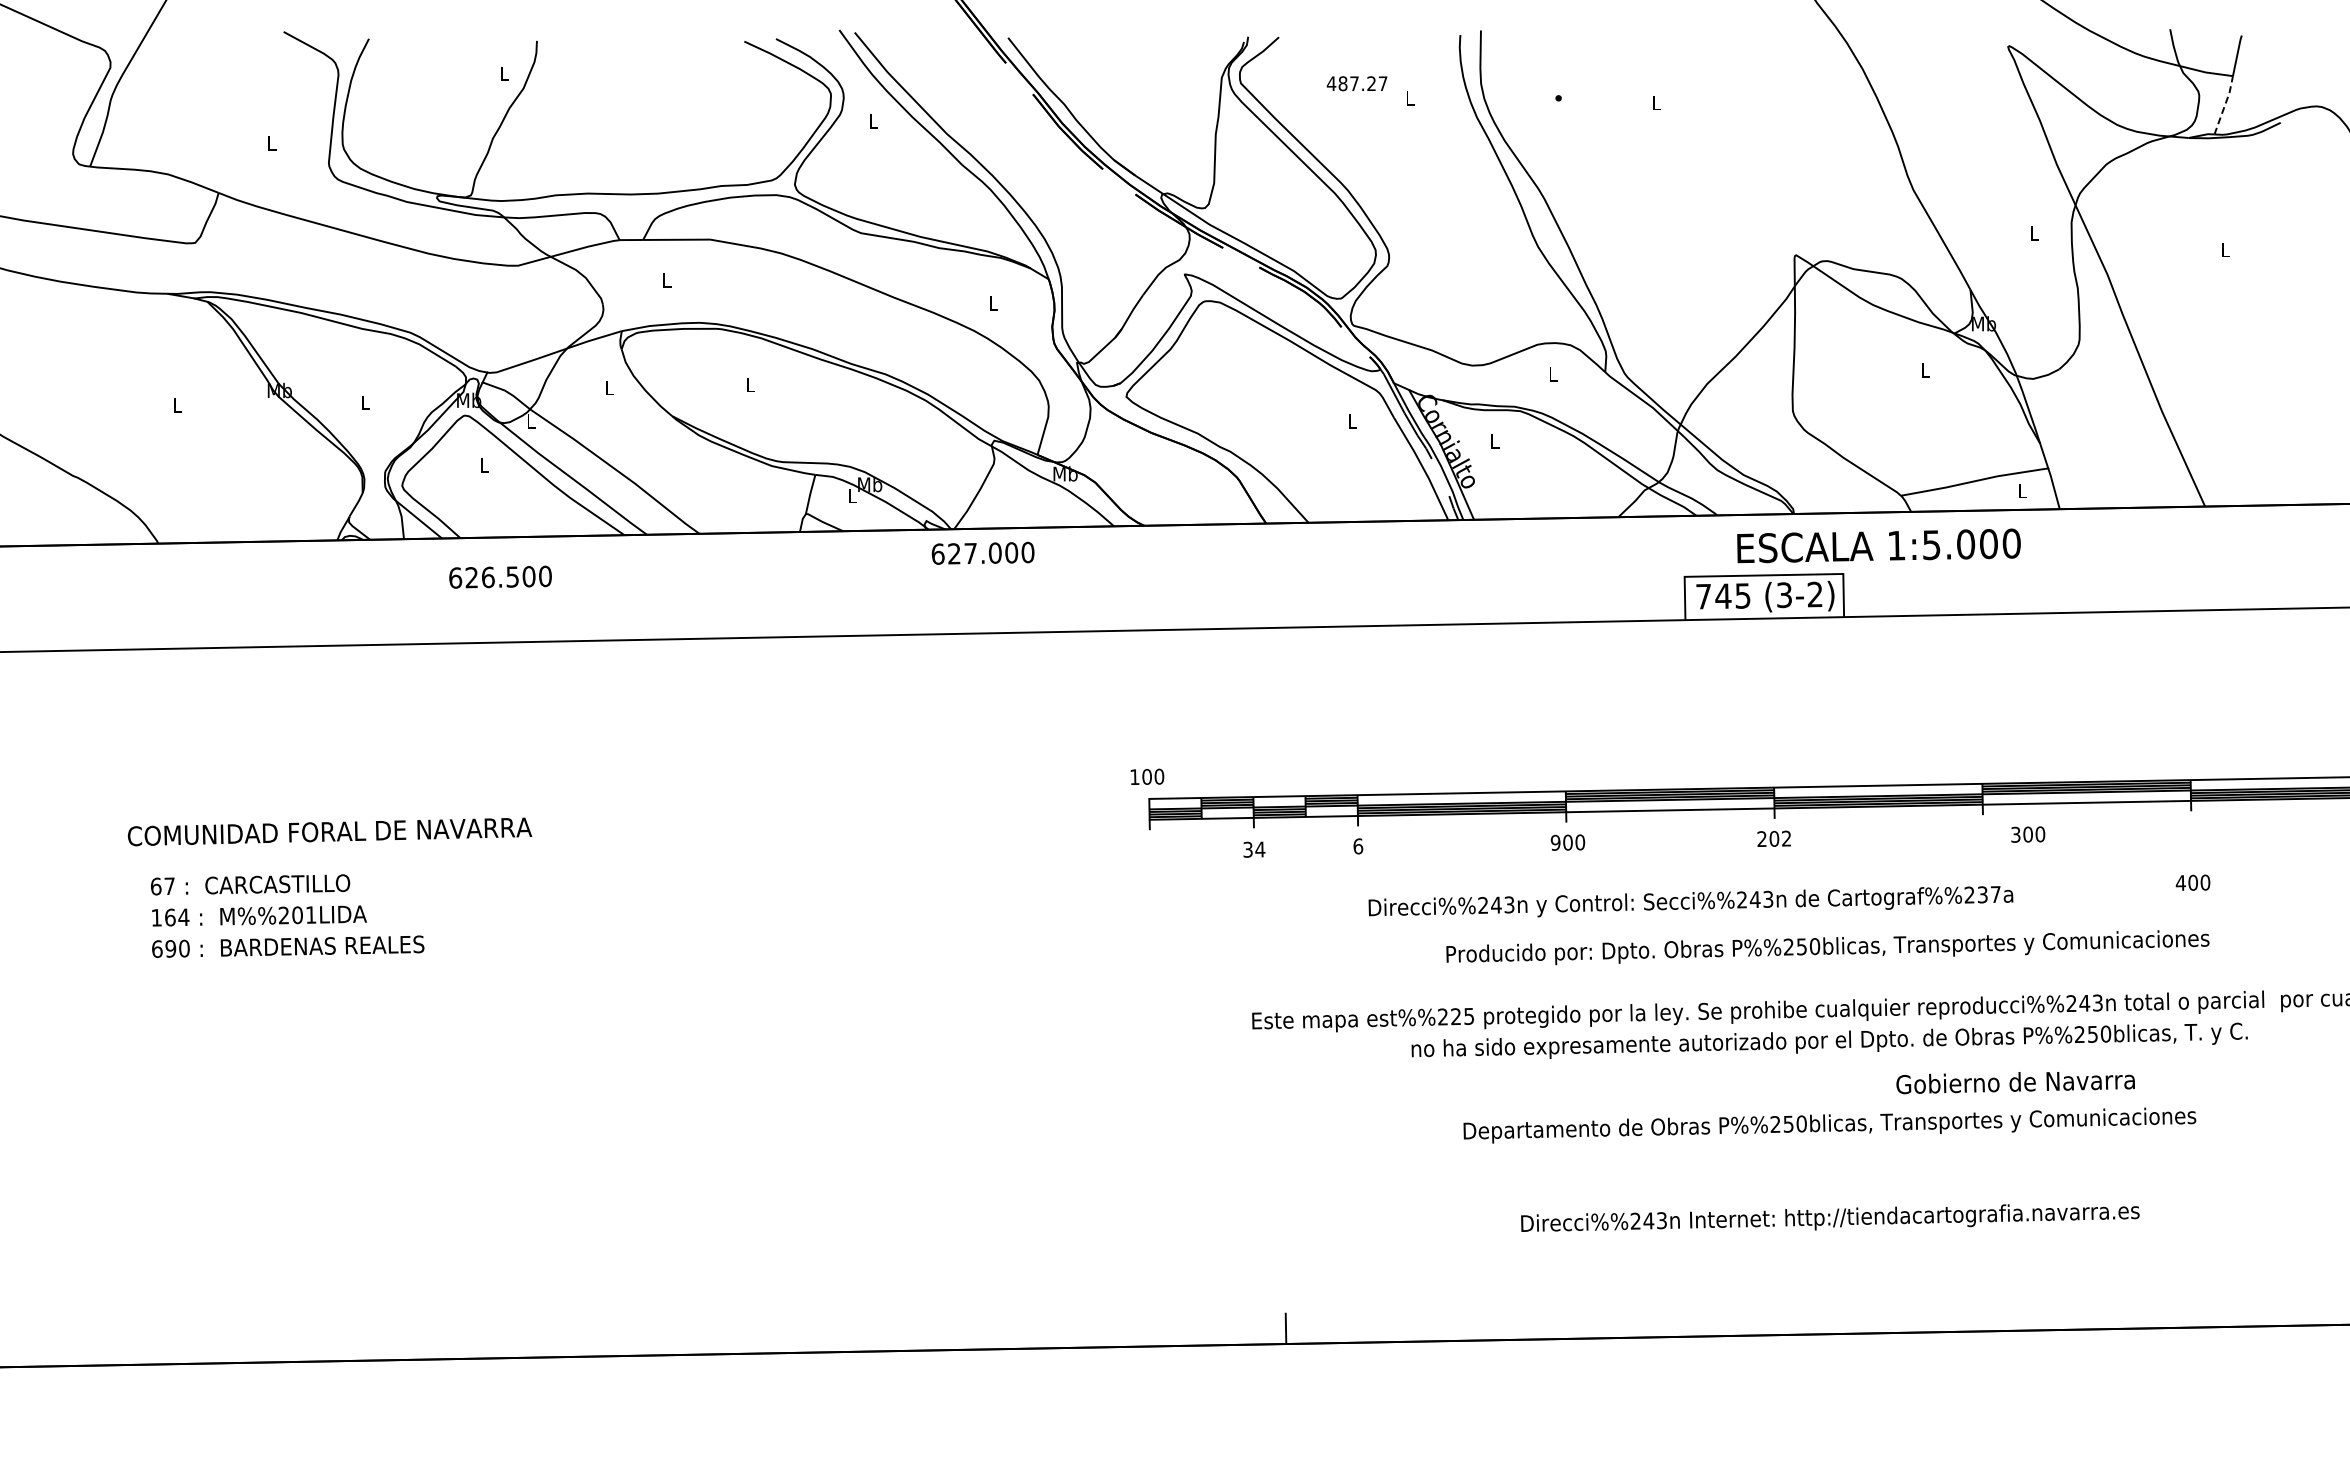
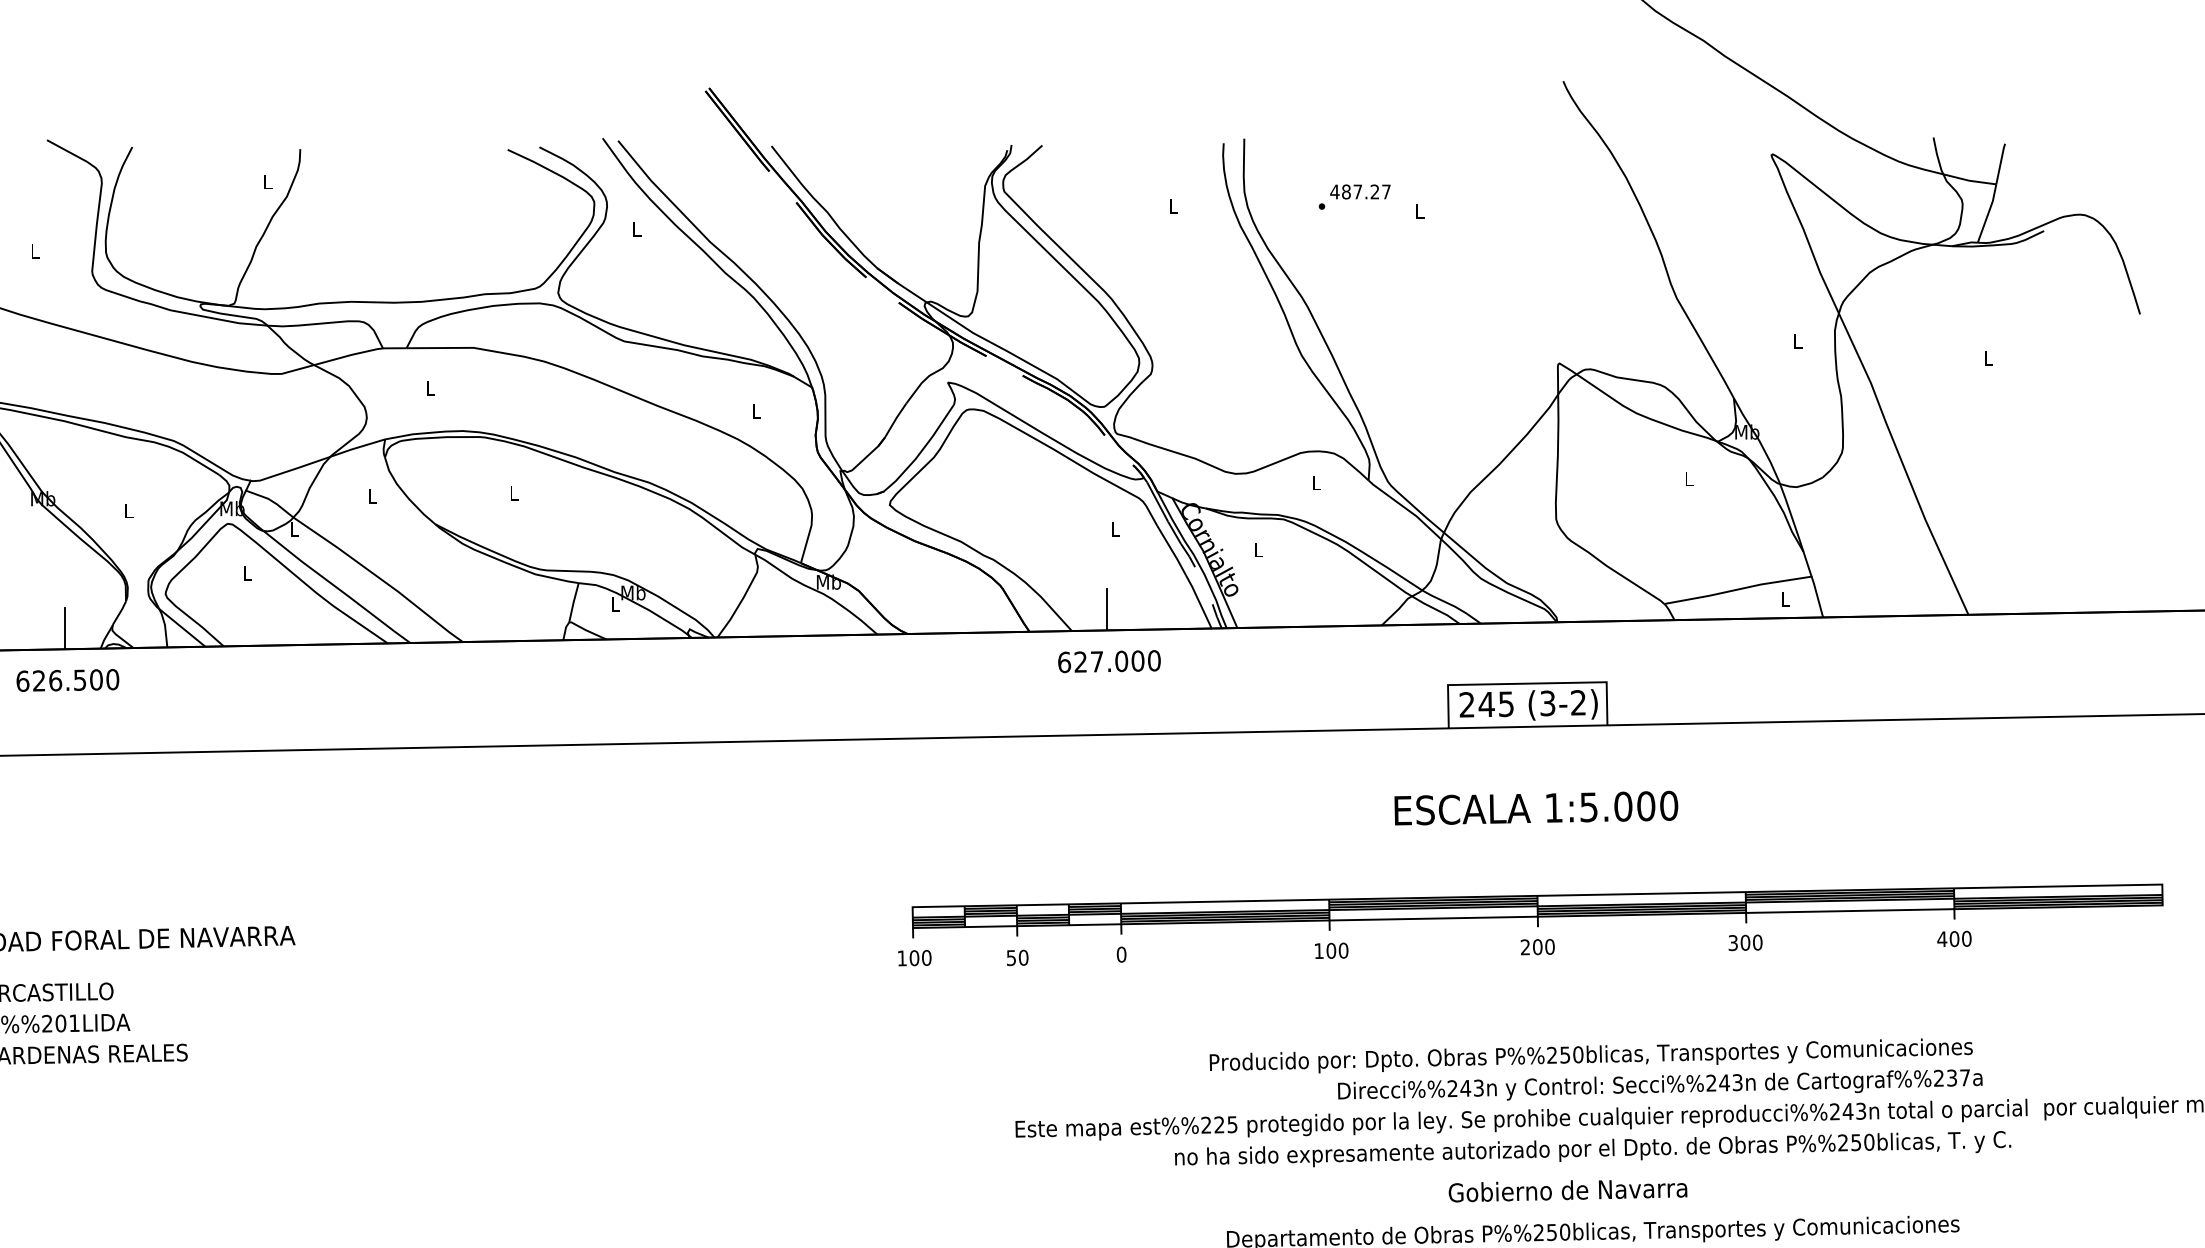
text: (1356, 83) -> (1359, 191), moved
line: (2225, 104) -> (1988, 212), dashed -> solid
line: (1343, 501) -> (1106, 609), added
line: (301, 520) -> (64, 628), added
text: (1878, 545) -> (1535, 807), moved
text: (982, 552) -> (1108, 660), moved
text: (500, 576) -> (67, 679), moved
text: (1703, 596) -> (1466, 704), 745 -> 245
text: (1147, 776) -> (914, 957), moved
text: (2028, 834) -> (1745, 942), moved
text: (1786, 838) -> (1549, 946), 202 -> 200
text: (1555, 842) -> (1318, 950), 900 -> 100
text: (1358, 845) -> (1121, 953), 6 -> 0
text: (1254, 849) -> (1017, 957), 34 -> 50
text: (2192, 882) -> (1953, 938), moved
text: (1690, 901) -> (1659, 1084), moved
text: (2015, 1083) -> (1567, 1191), moved

